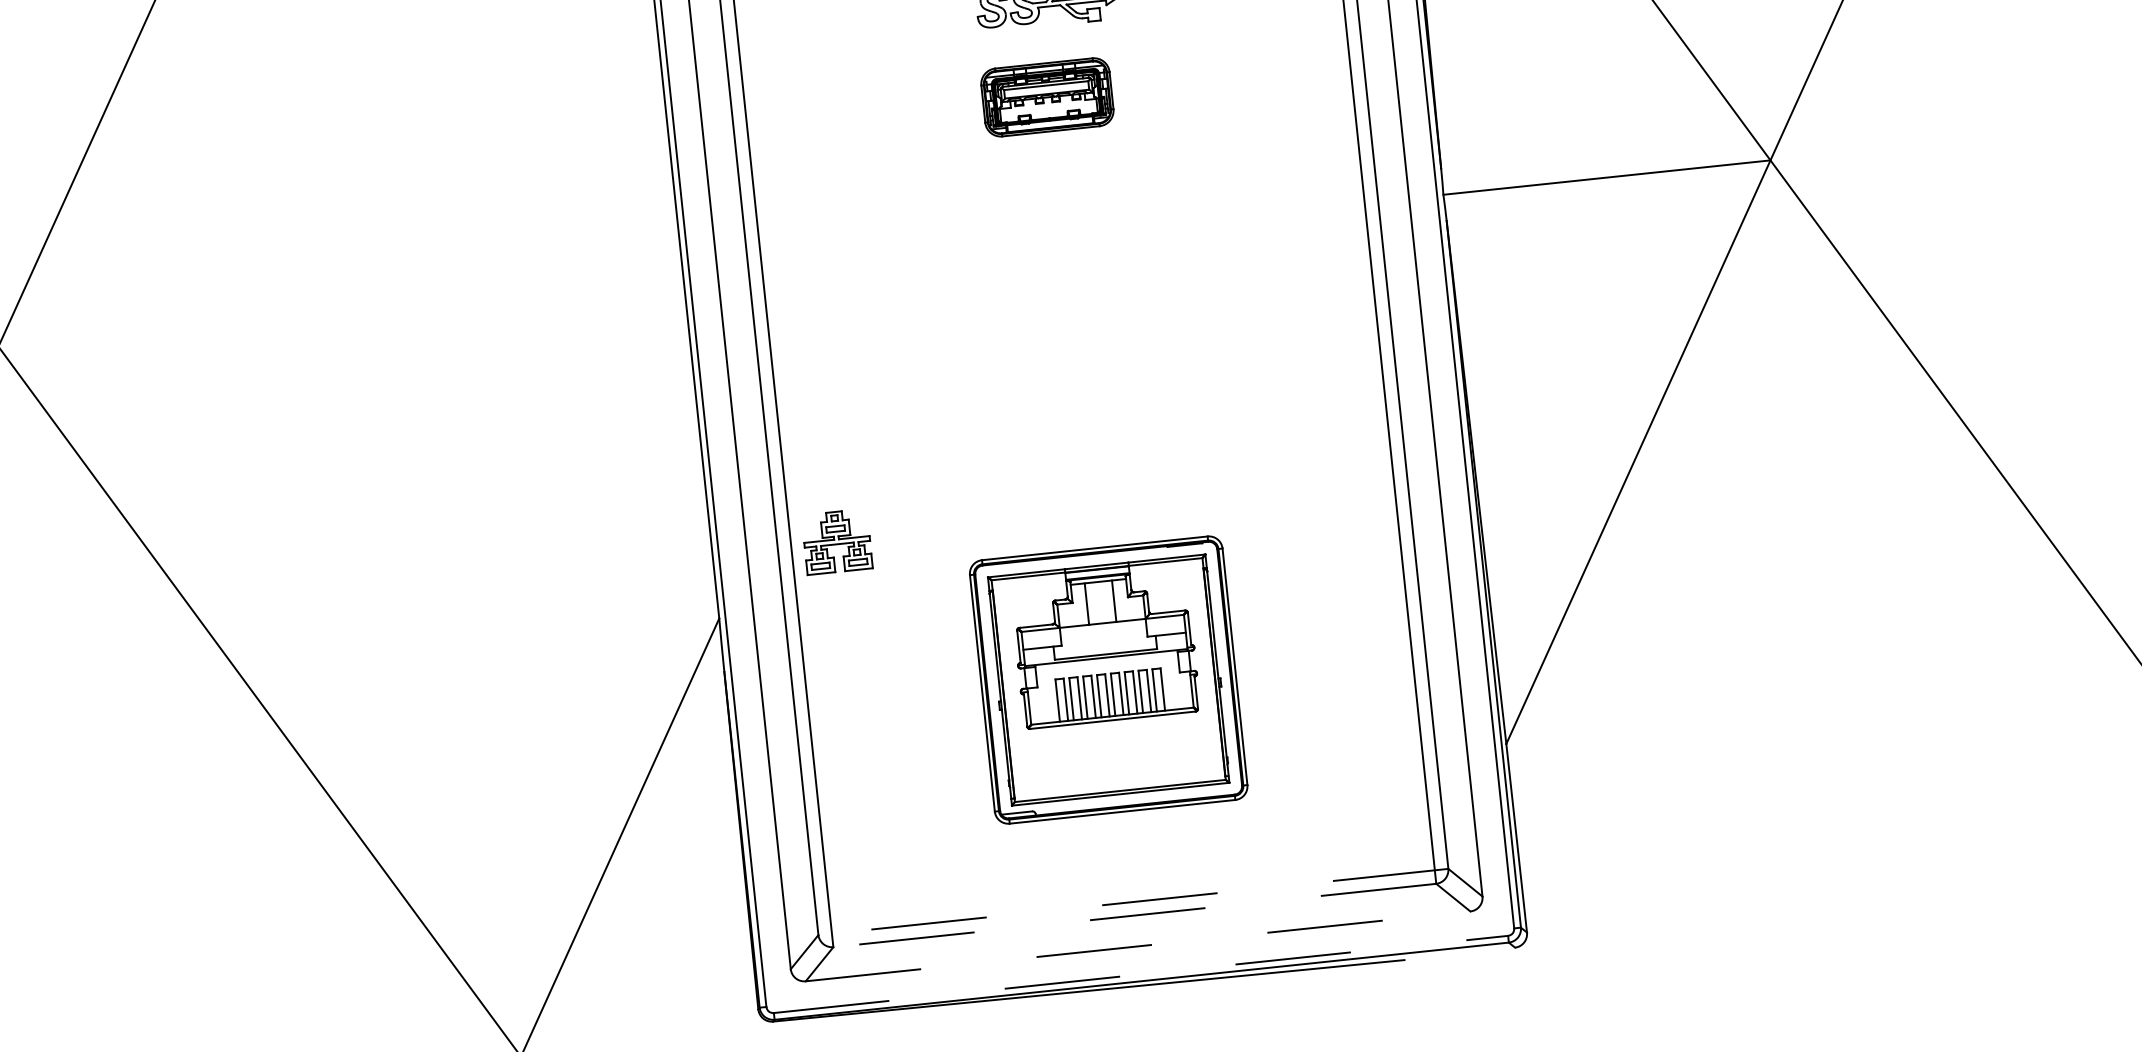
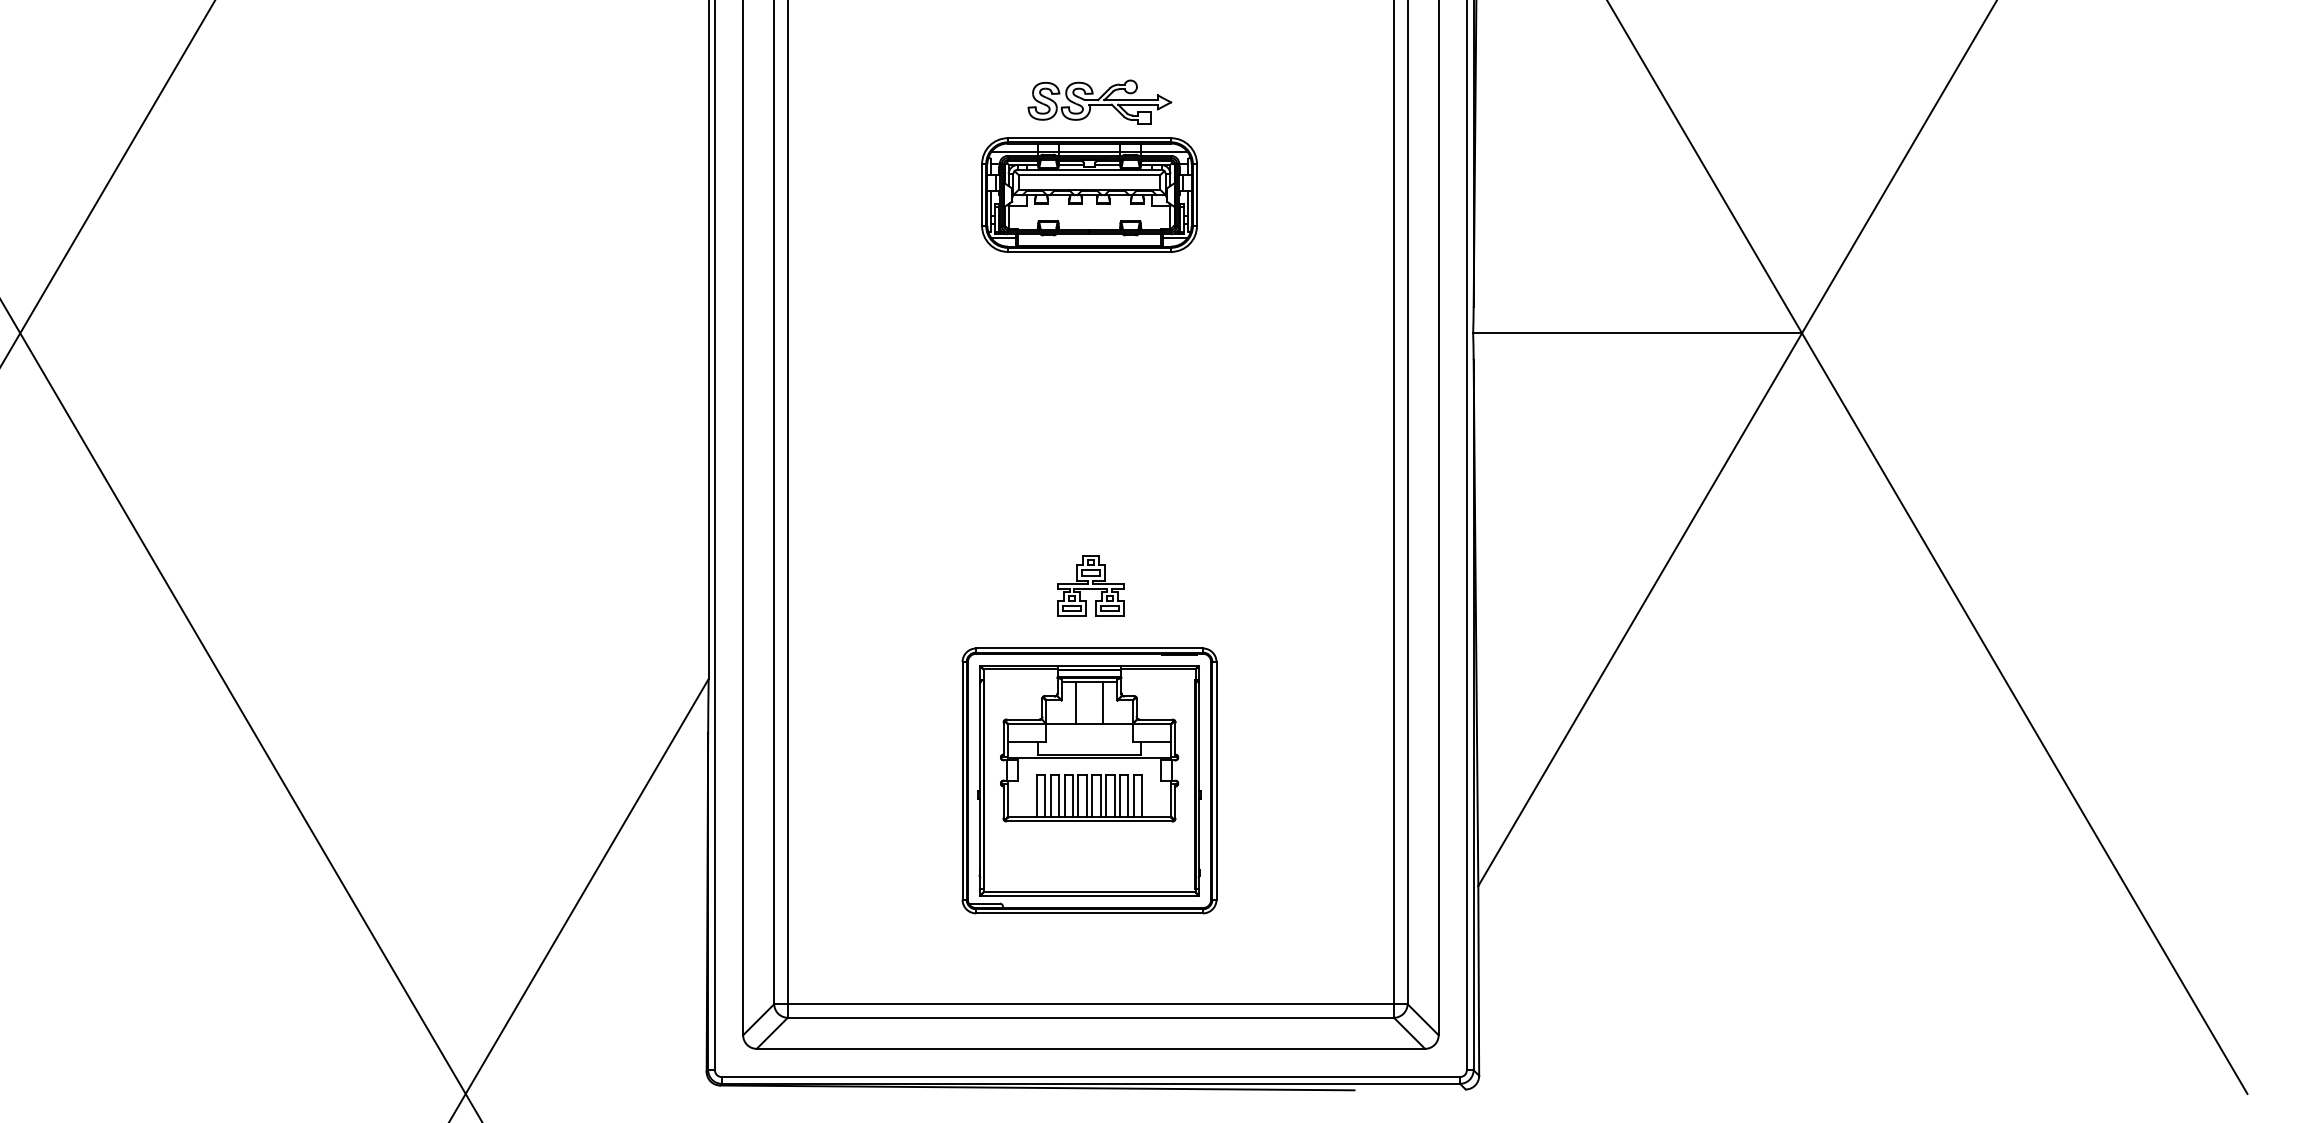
part: (1047, 96) -> (1089, 194), size x1.67
part: (836, 541) -> (1090, 585), moved
line: (1133, 902) -> (1090, 1004), dashed -> solid
line: (1134, 915) -> (1090, 1017), dashed -> solid
line: (1138, 945) -> (1091, 1048), dashed -> solid
line: (1141, 974) -> (1091, 1077), dashed -> solid

